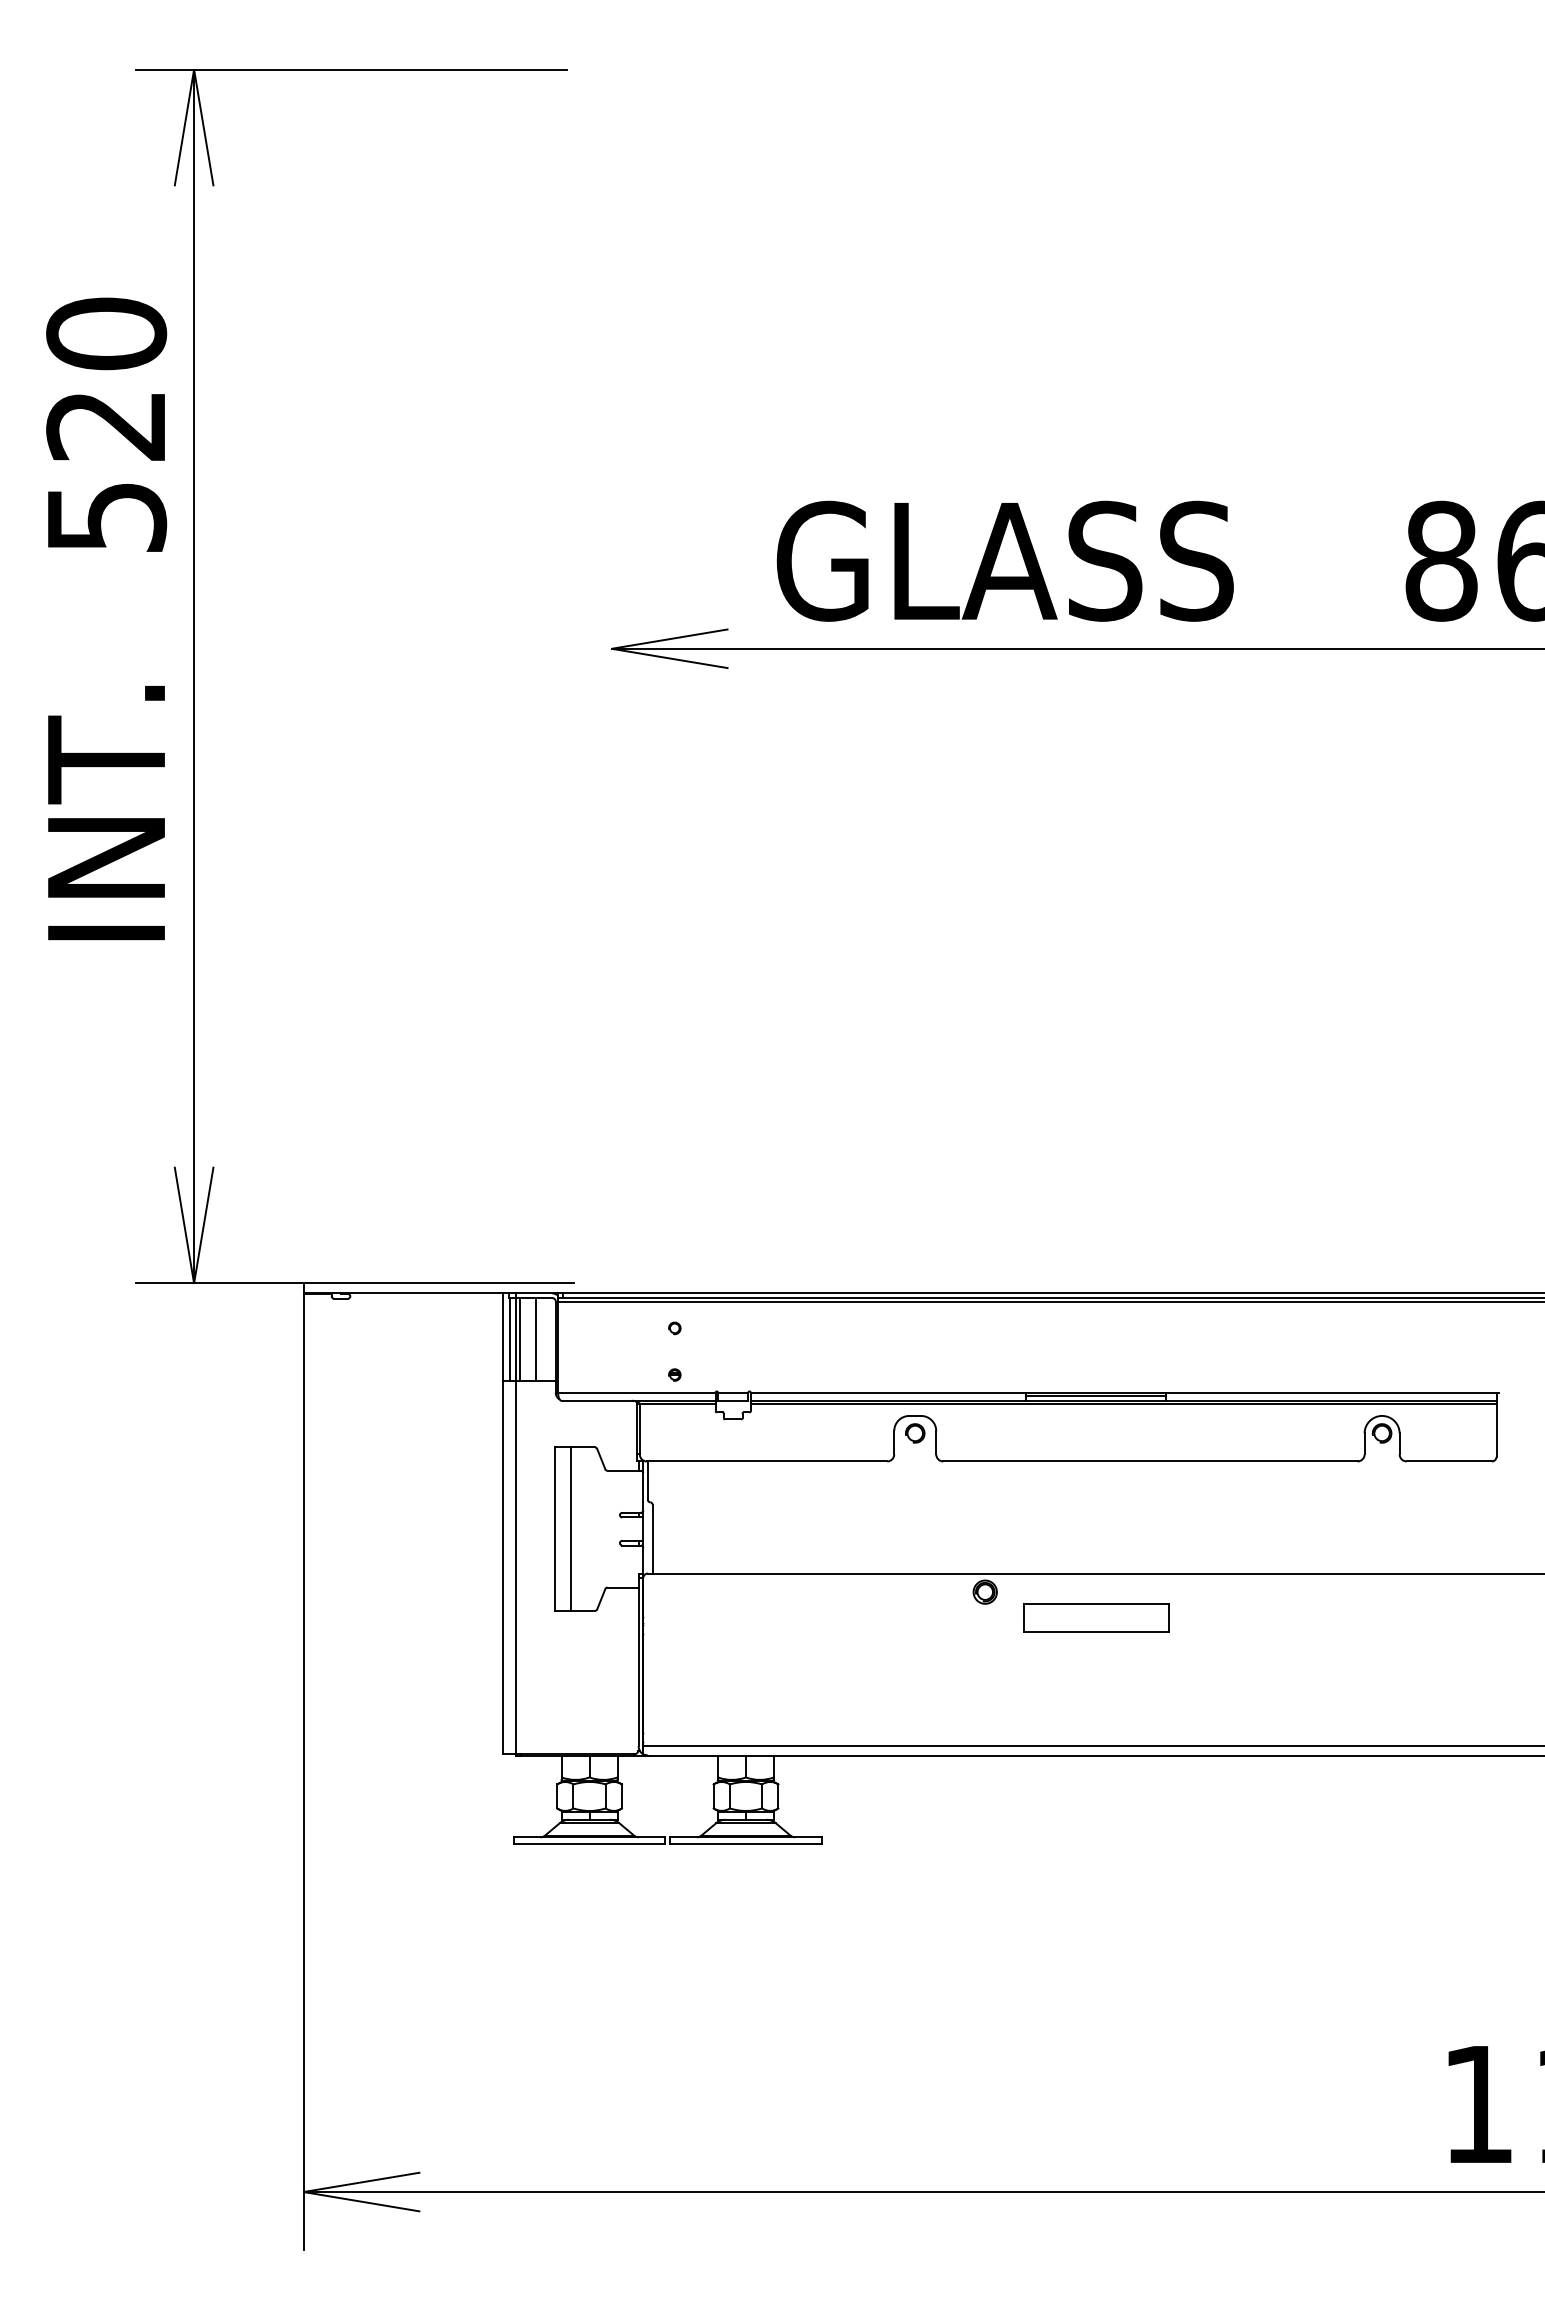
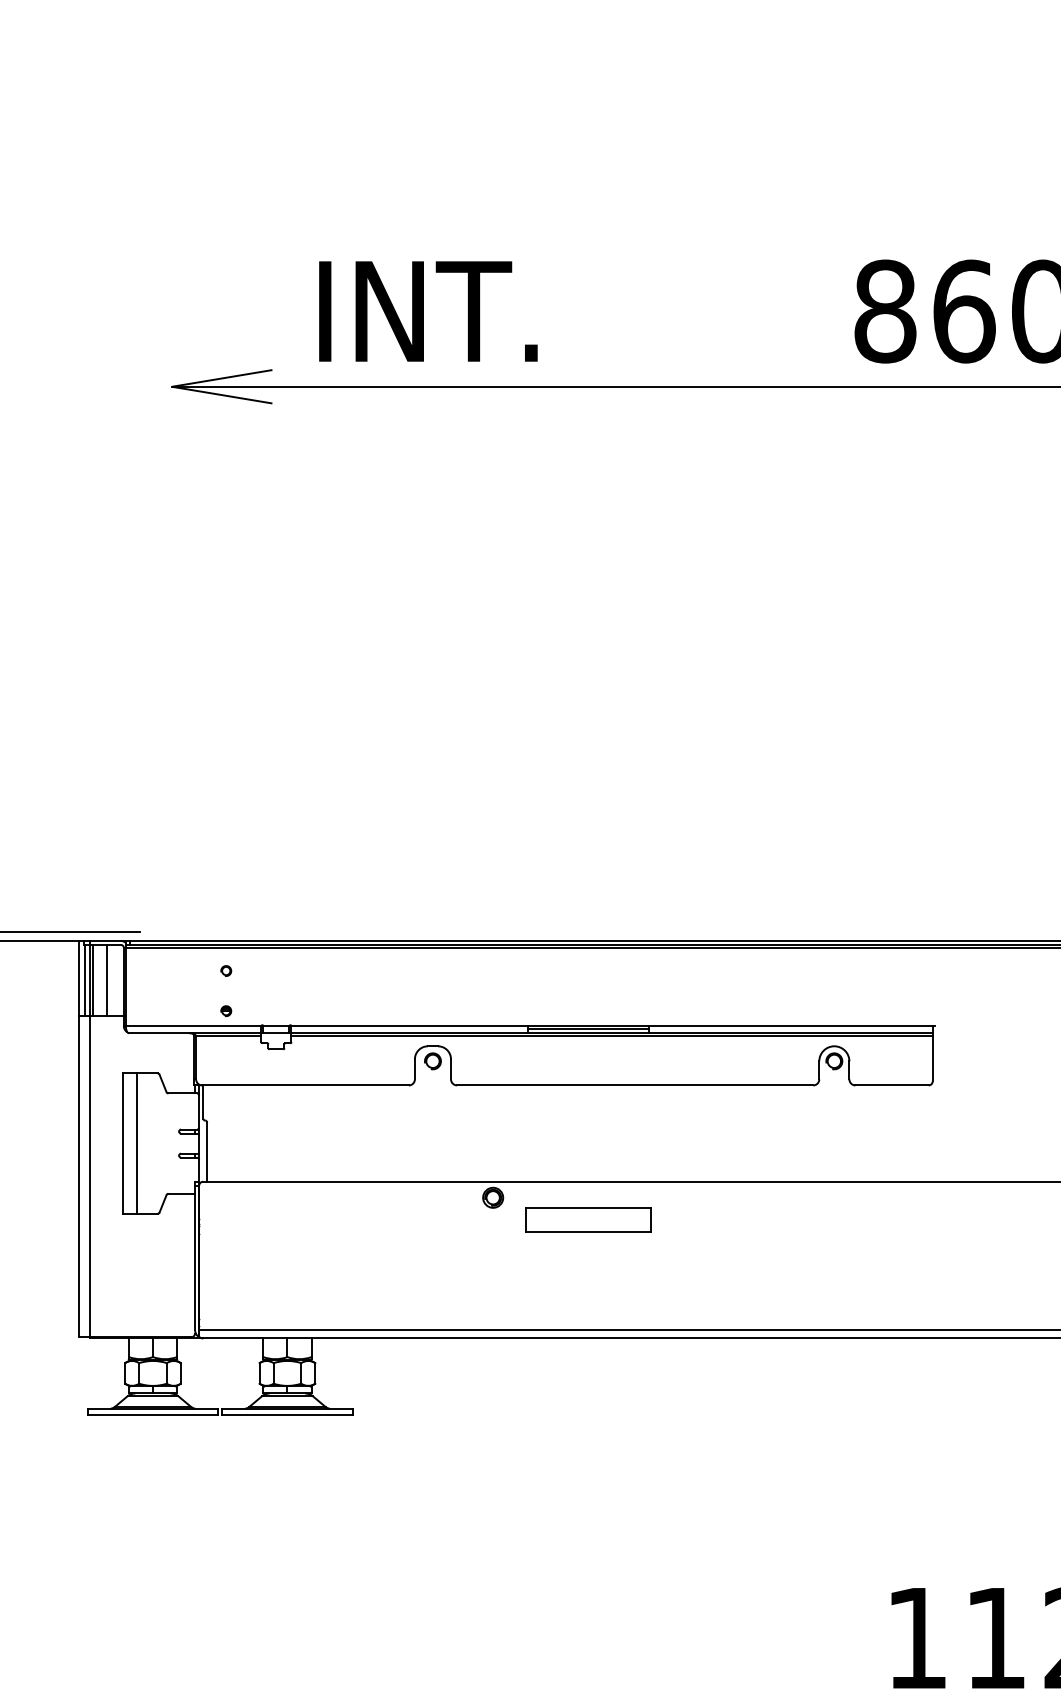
text: (1004, 560) -> (509, 310), GLASS -> INT.

